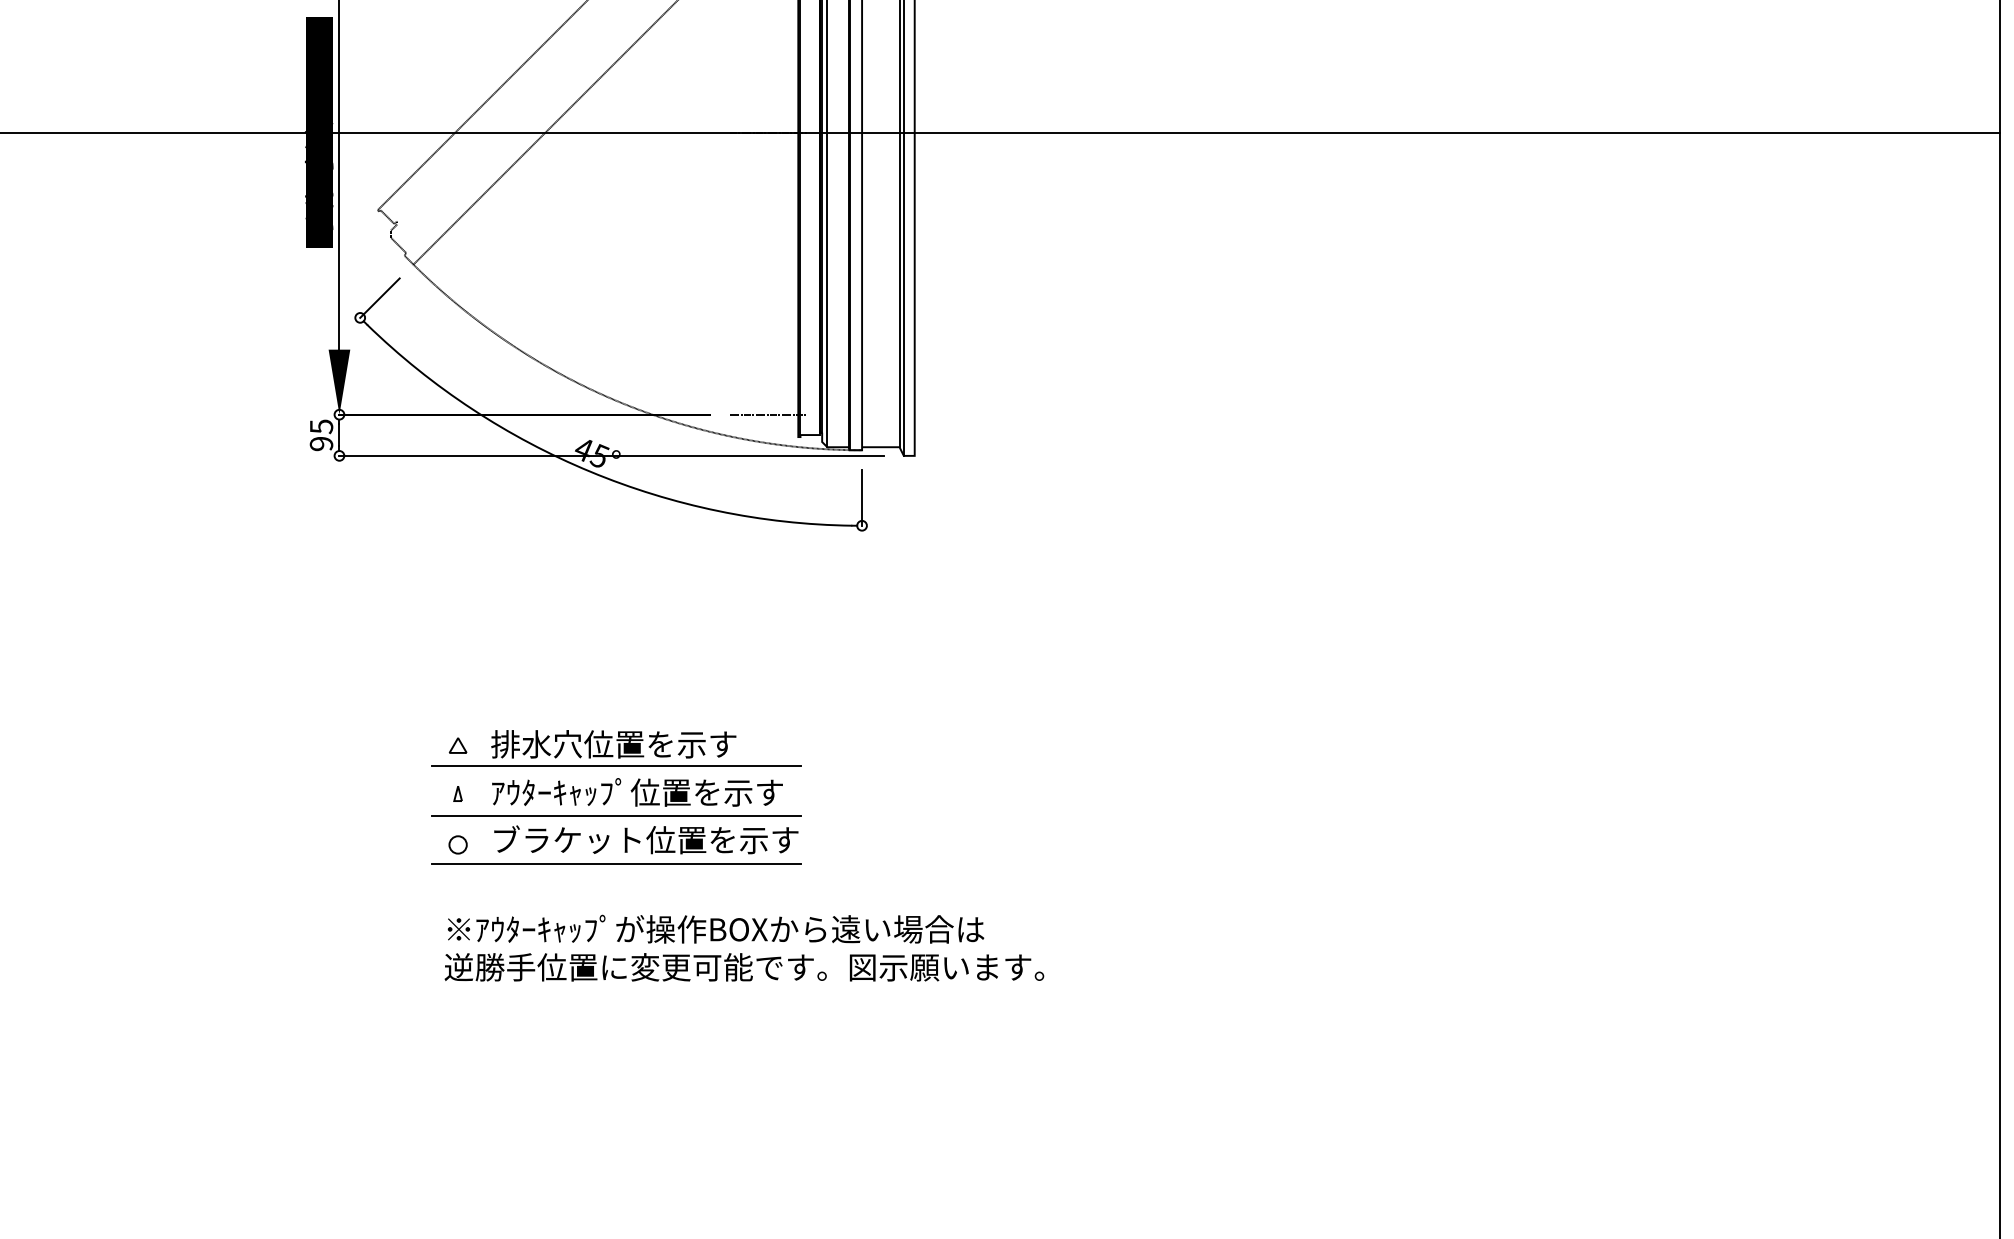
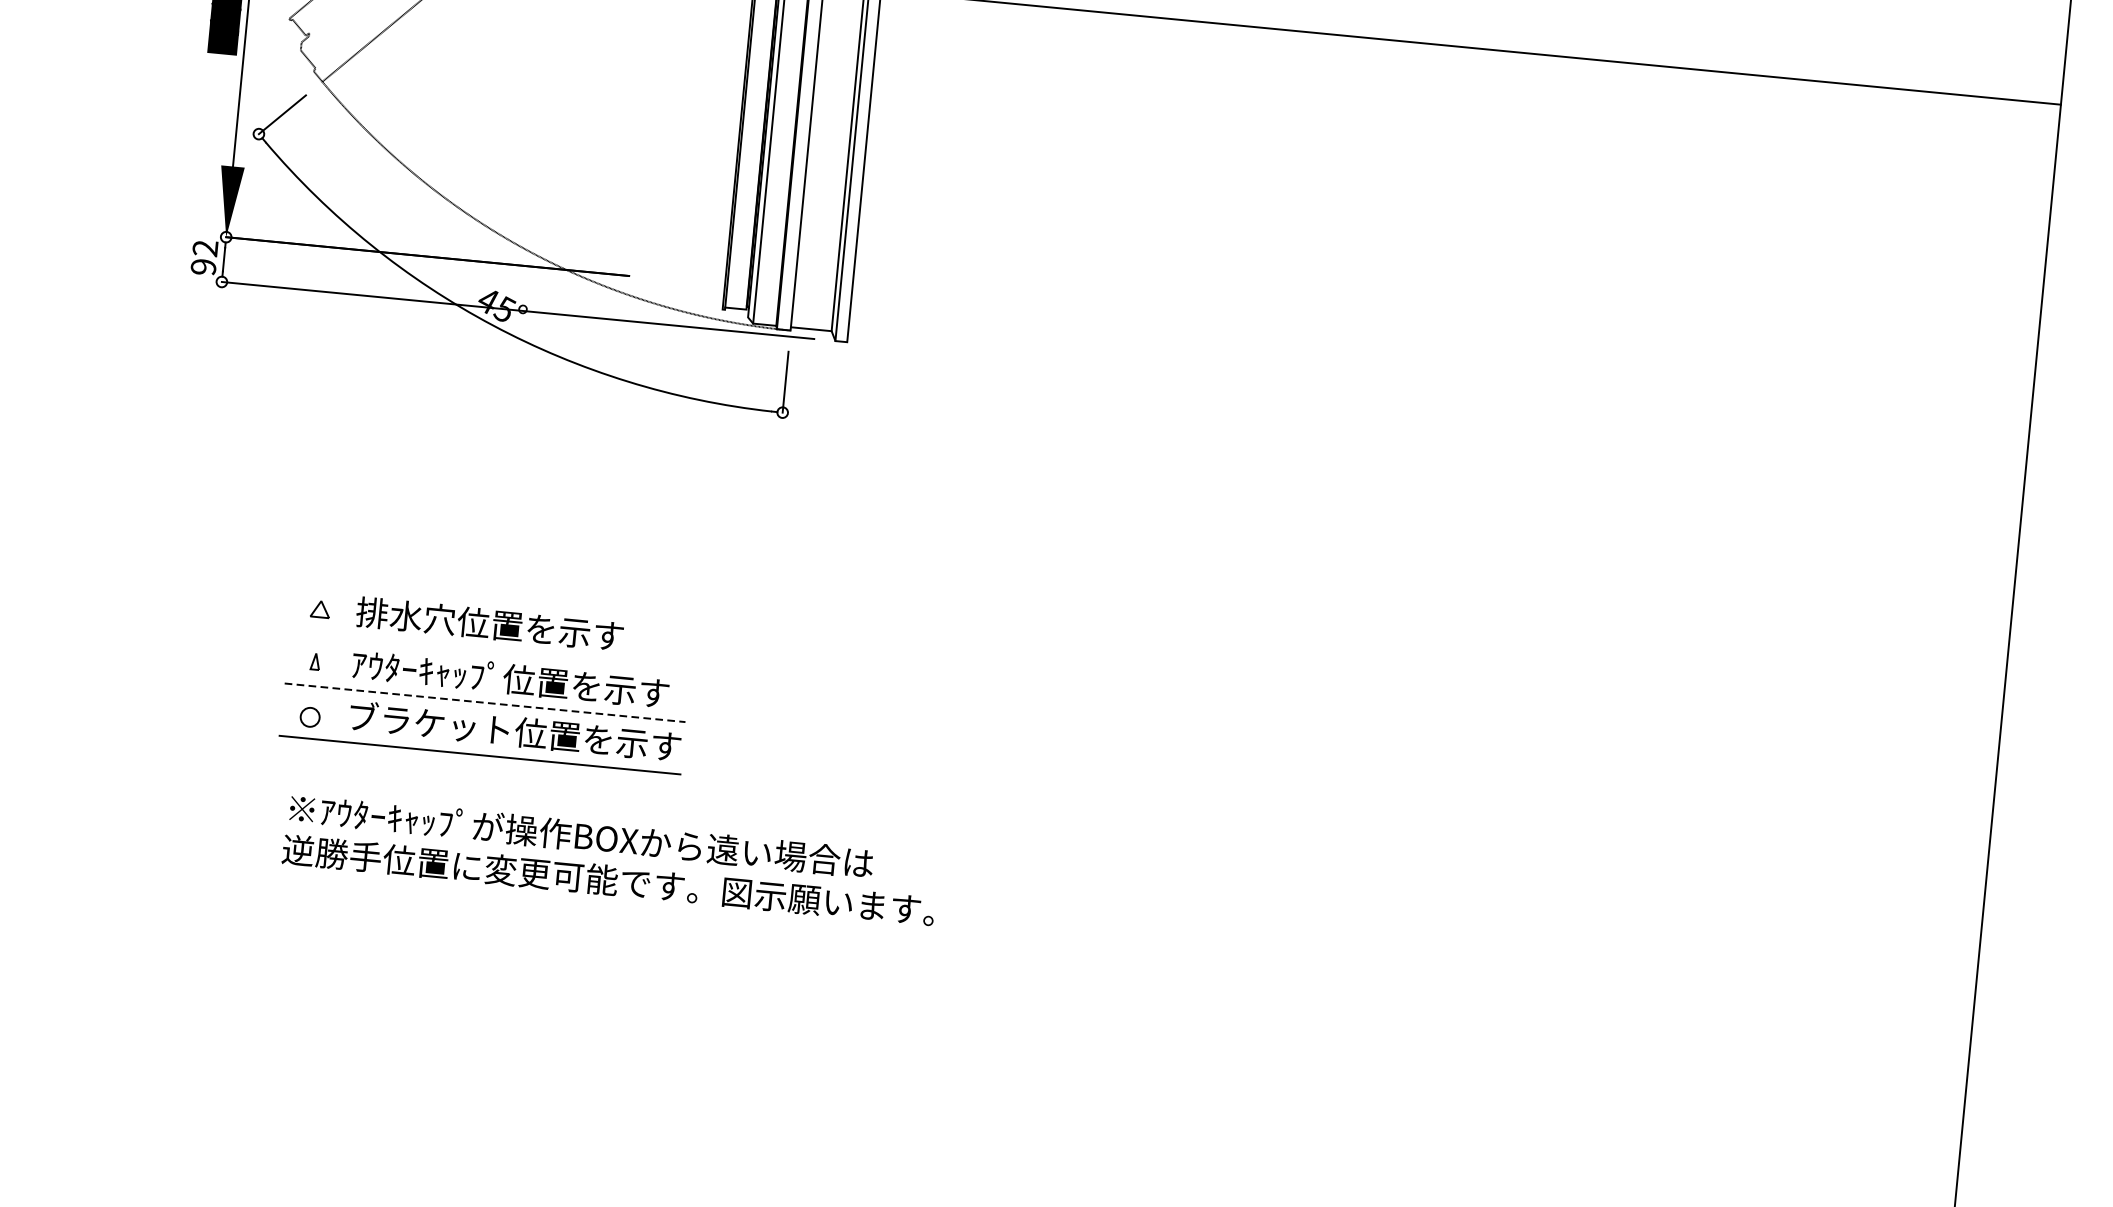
line: (767, 414) -> (691, 281), removed
text: (321, 426) -> (205, 248), 95 -> 92
line: (615, 766) -> (489, 648), removed
line: (616, 816) -> (485, 702), solid -> dashed

